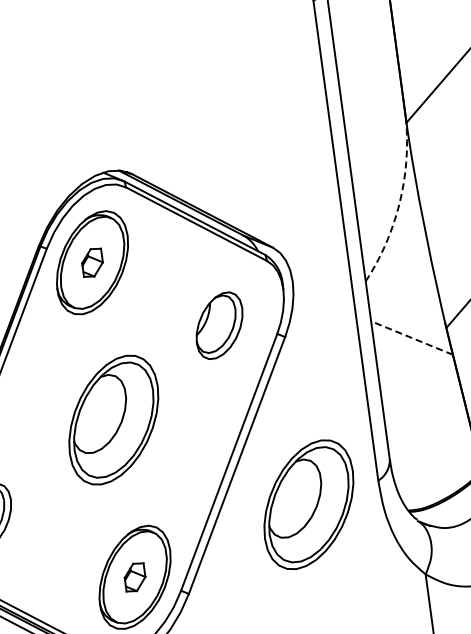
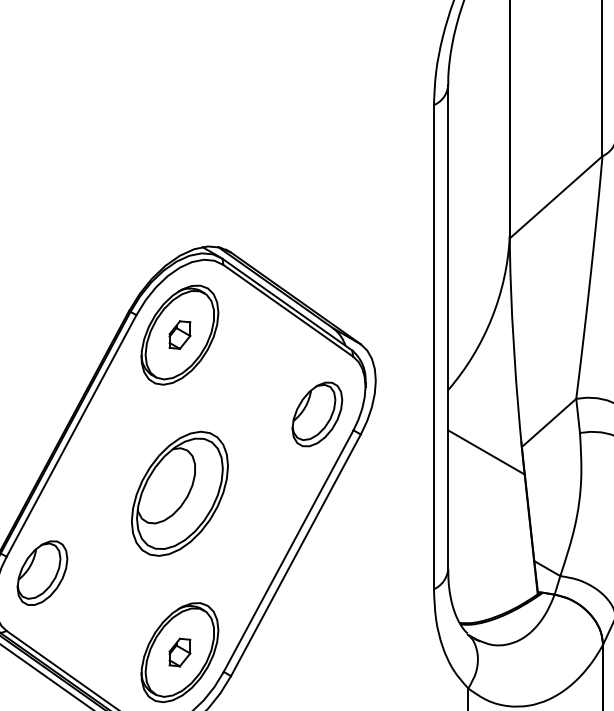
arc: (399, 204) -> (491, 318), dashed -> solid
part: (219, 325) -> (317, 414), moved
line: (411, 338) -> (485, 452), dashed -> solid
part: (308, 504) -> (361, 603), removed

